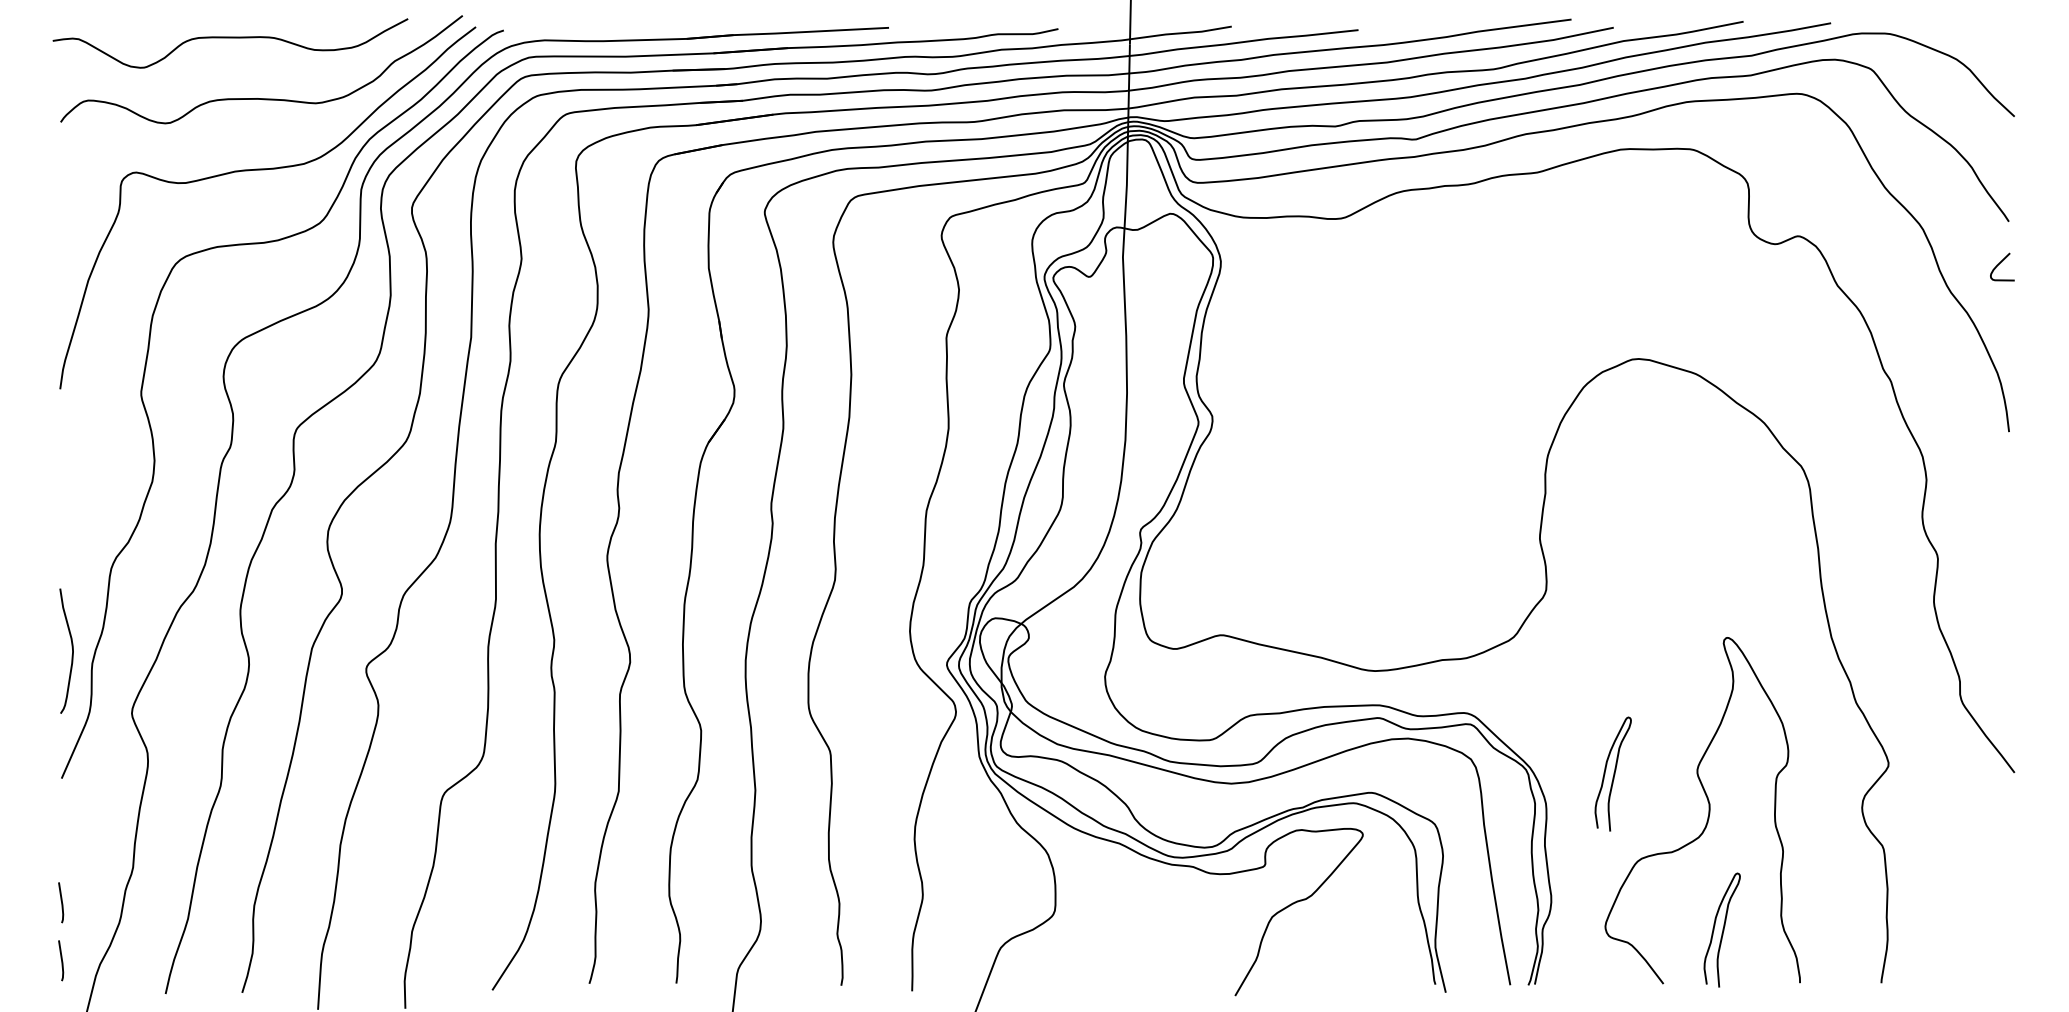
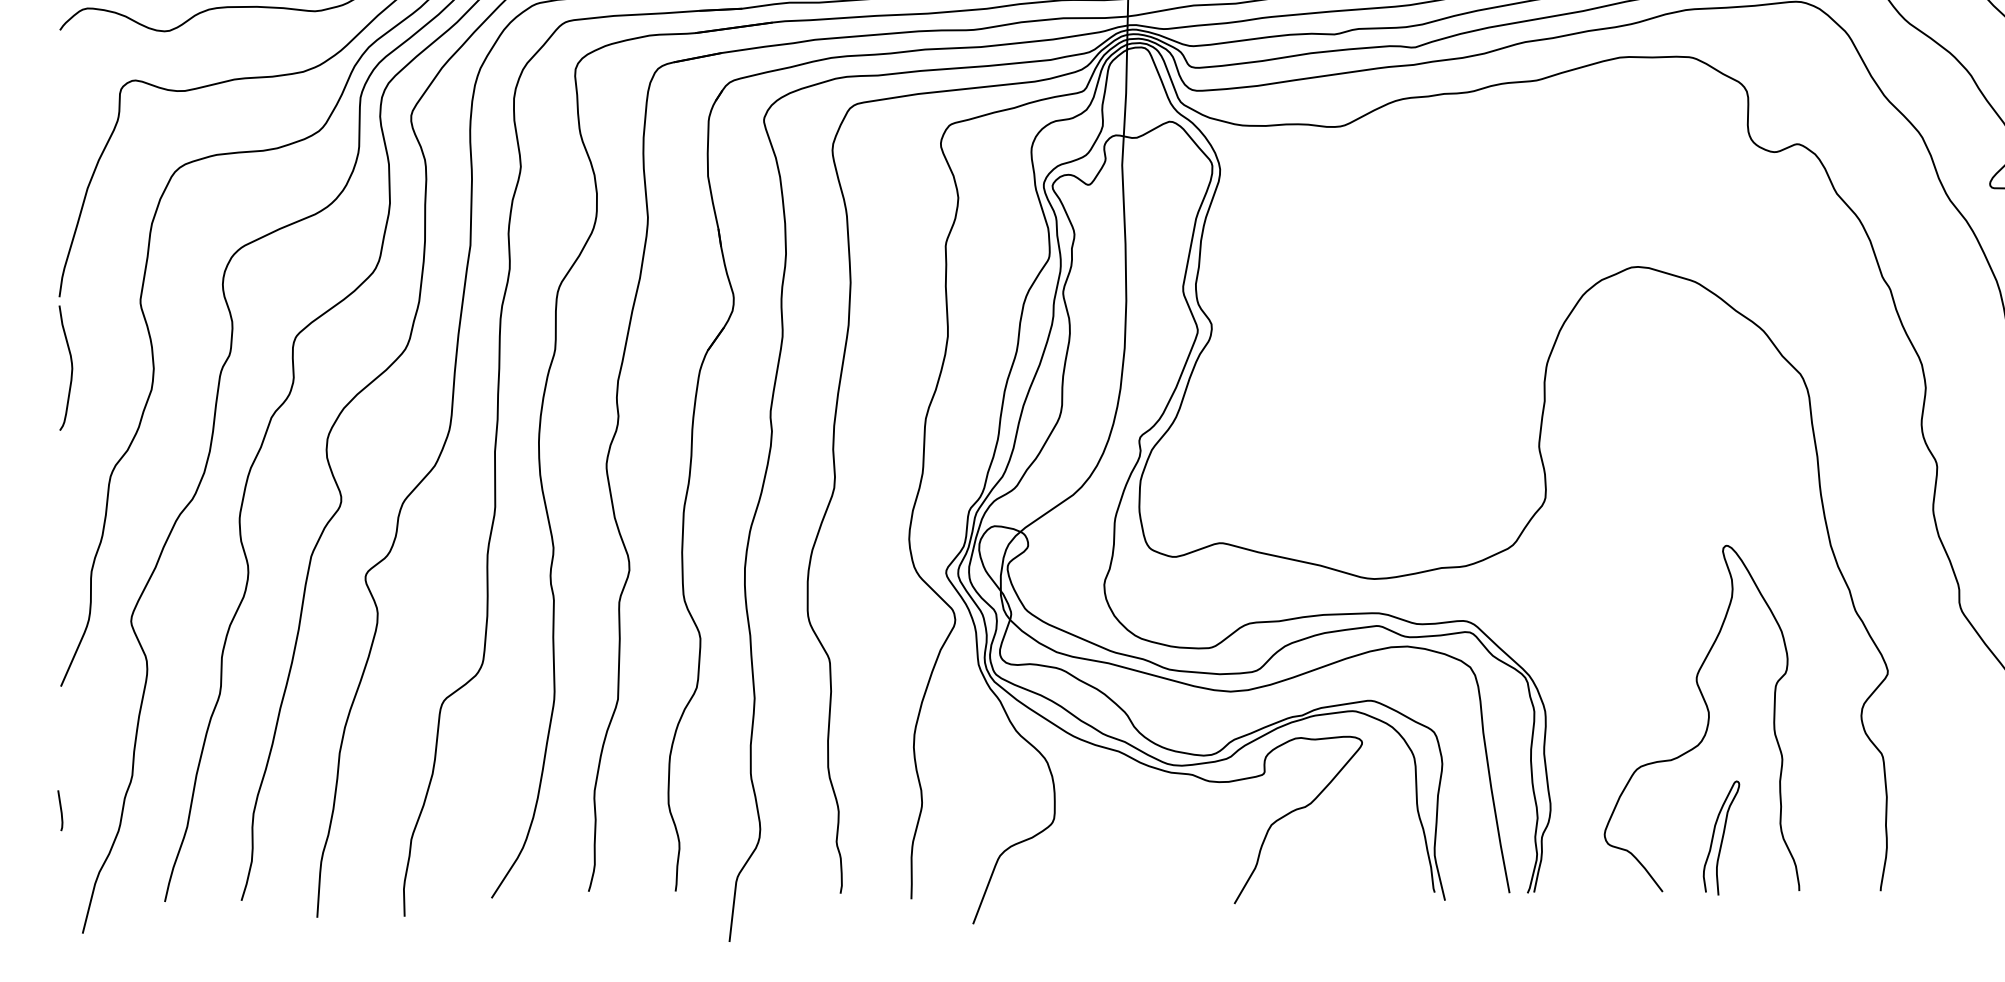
curve: (71, 647) -> (70, 364), moved
curve: (1613, 773) -> (1612, 681), removed
line: (61, 960) -> (60, 868), removed

